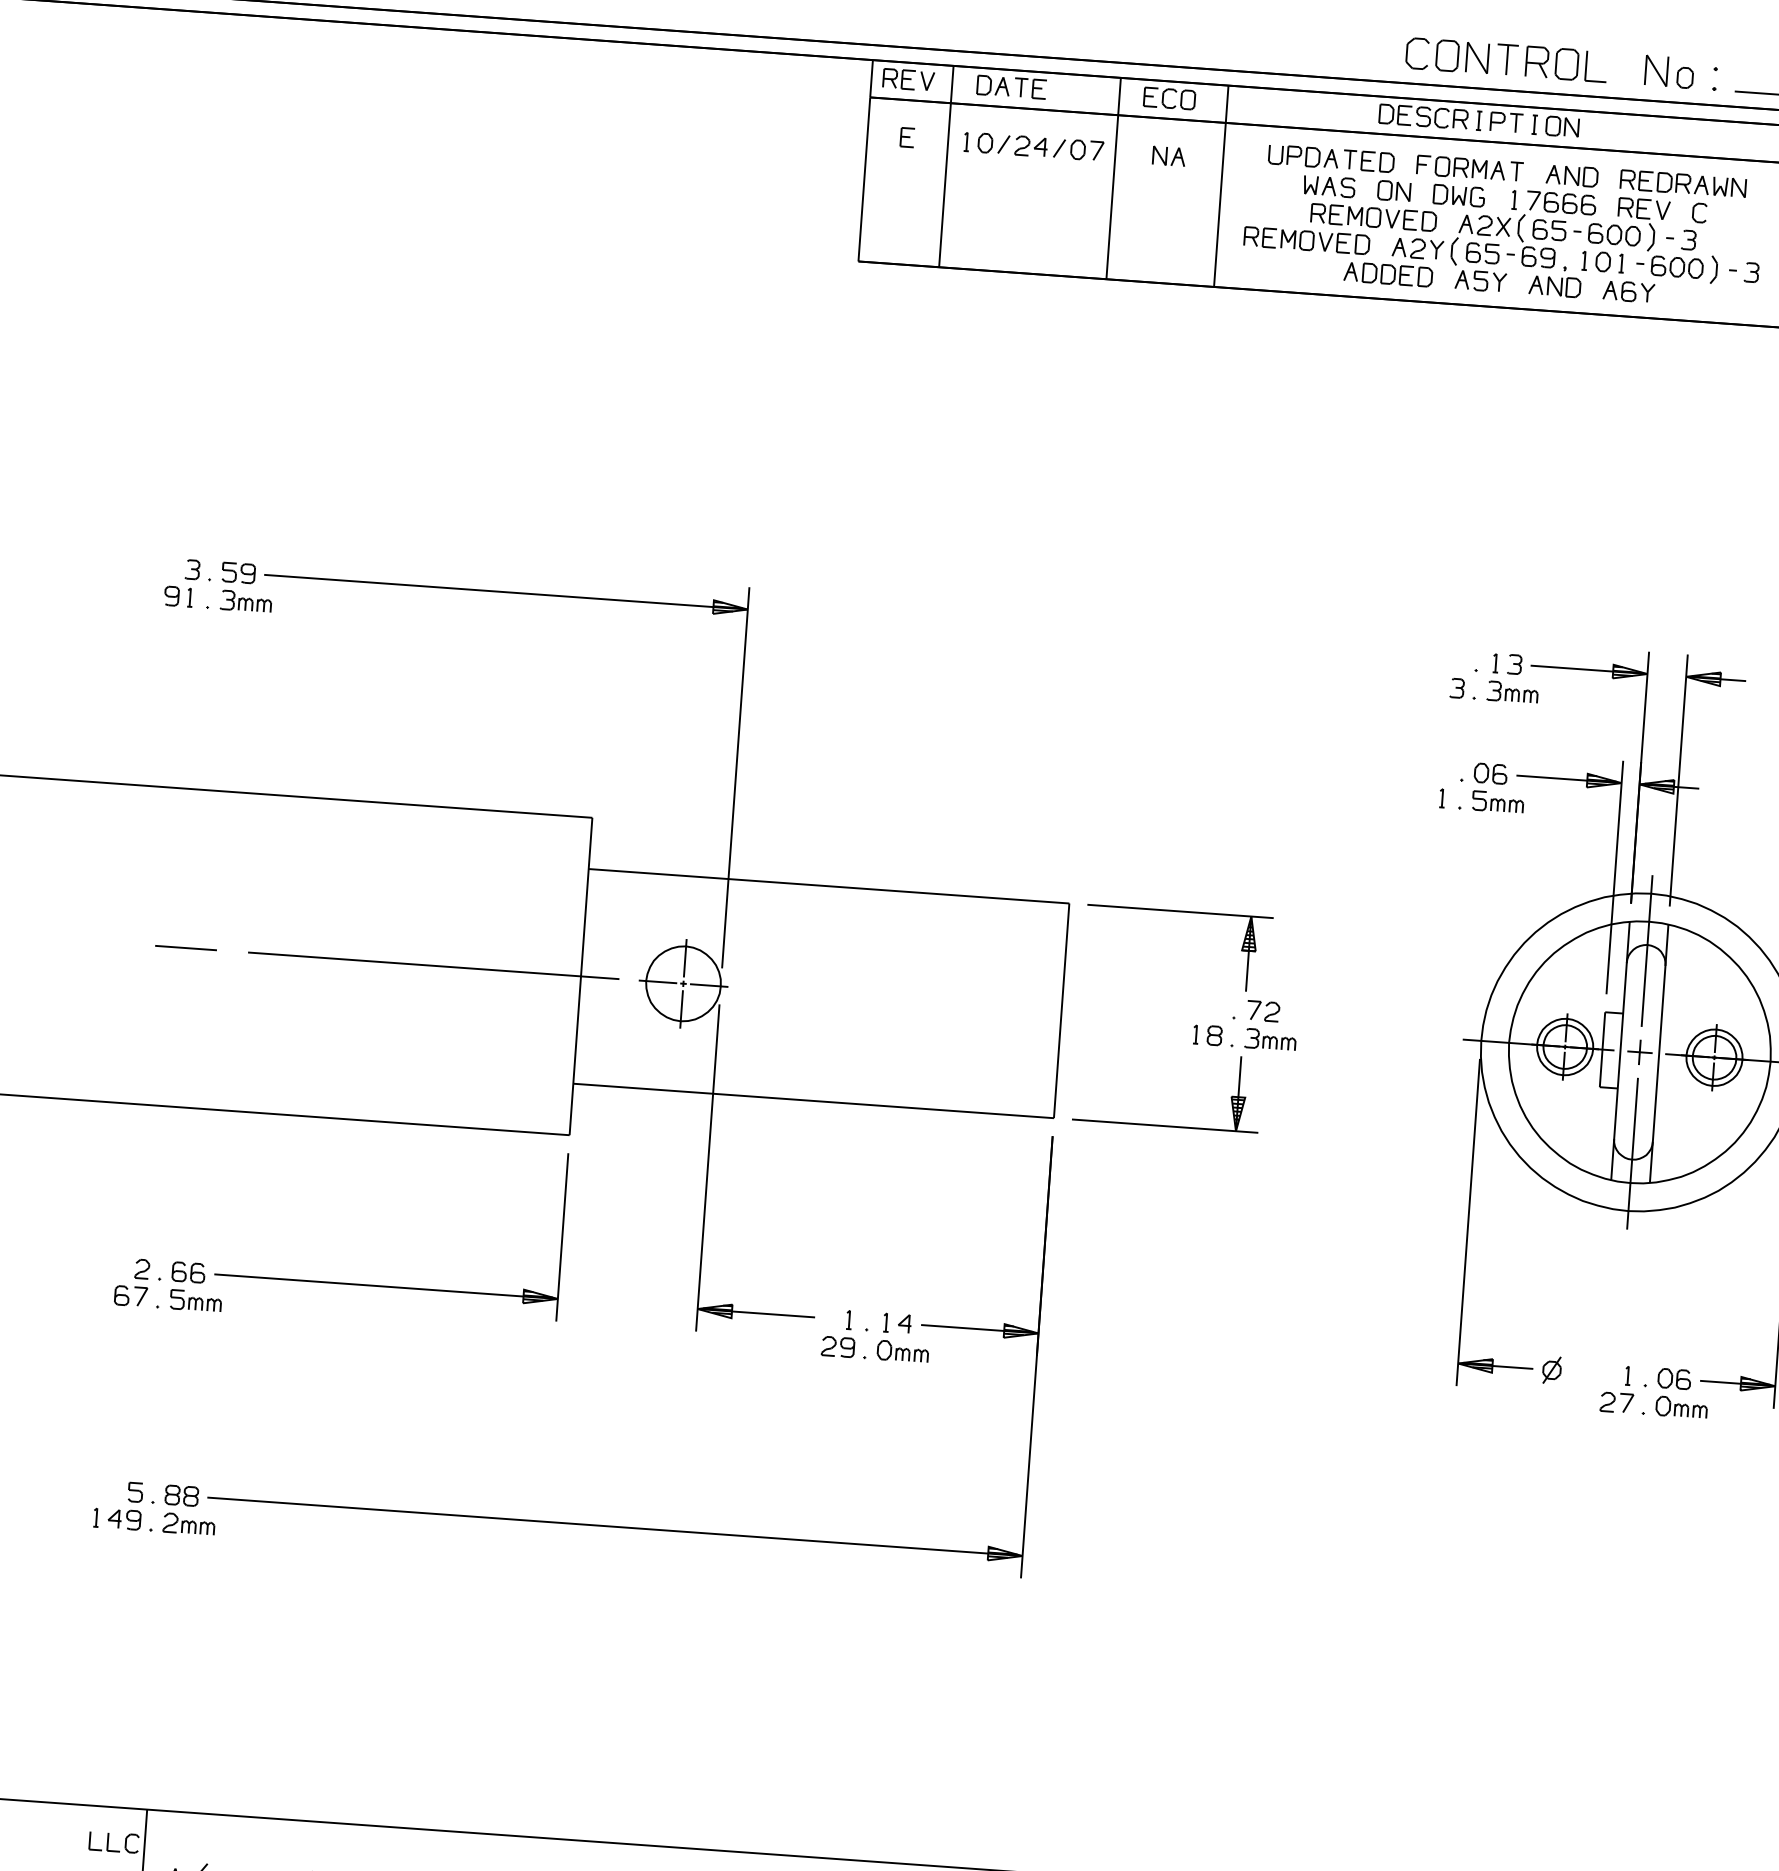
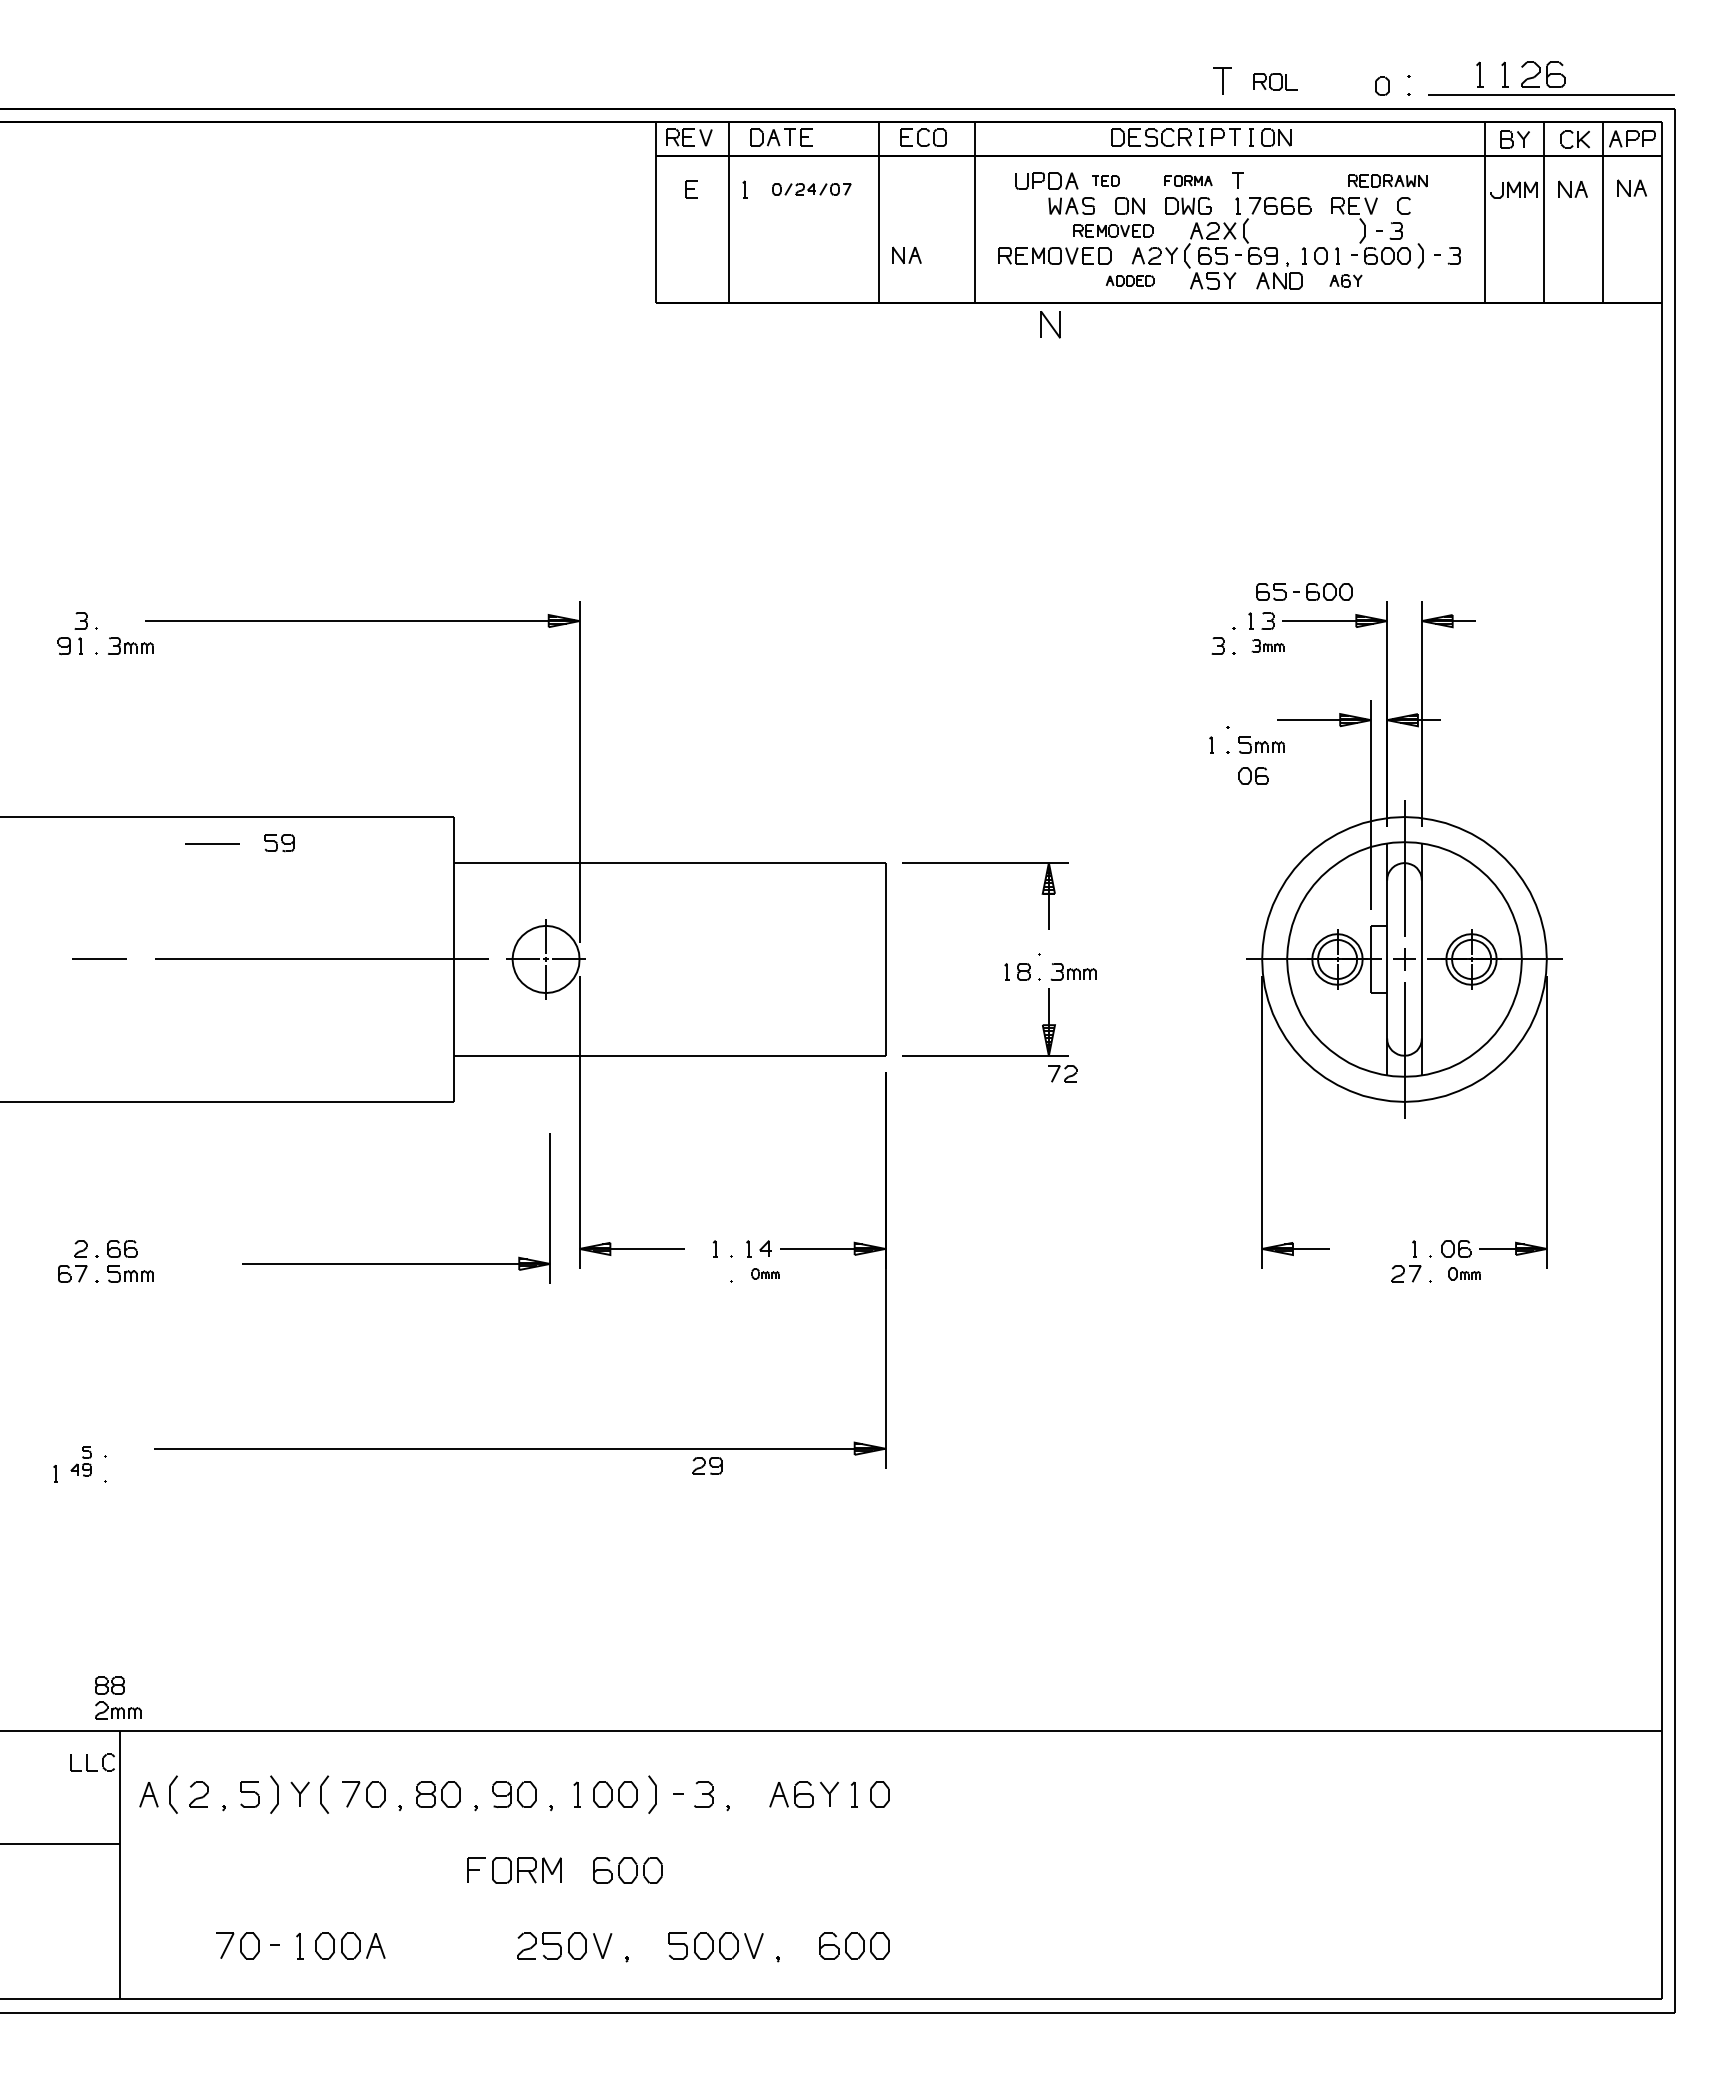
part: (1447, 55) -> (1168, 81), removed
part: (1566, 63) -> (1275, 81), size x0.6
part: (1656, 70) -> (1050, 324), moved
part: (1040, 147) -> (811, 189), size x0.7
part: (1168, 155) -> (906, 254), moved
part: (1368, 160) -> (1105, 180), size x0.6
part: (1461, 167) -> (1188, 180), size x0.6
part: (1571, 175) -> (1287, 180), removed
part: (1683, 183) -> (1387, 180), size x0.7
part: (1373, 217) -> (1113, 230), size x0.7
part: (1586, 232) -> (1304, 591), moved
part: (1387, 274) -> (1129, 280), size x0.6
part: (1628, 291) -> (1345, 280), size x0.7
part: (238, 573) -> (279, 843), moved
part: (1512, 691) -> (1267, 645), size x0.7
part: (1490, 772) -> (1253, 775), moved
line: (321, 828) -> (212, 843), added
part: (1263, 1010) -> (1062, 1073), moved
part: (386, 1286) -> (396, 1263), moved
part: (838, 1346) -> (707, 1465), moved
part: (902, 1351) -> (765, 1273), size x0.6
part: (1552, 1369) -> (1346, 1248), removed
part: (1681, 1407) -> (1464, 1273), size x0.7
part: (124, 1504) -> (80, 1460), size x0.7
part: (190, 1509) -> (118, 1697), moved

